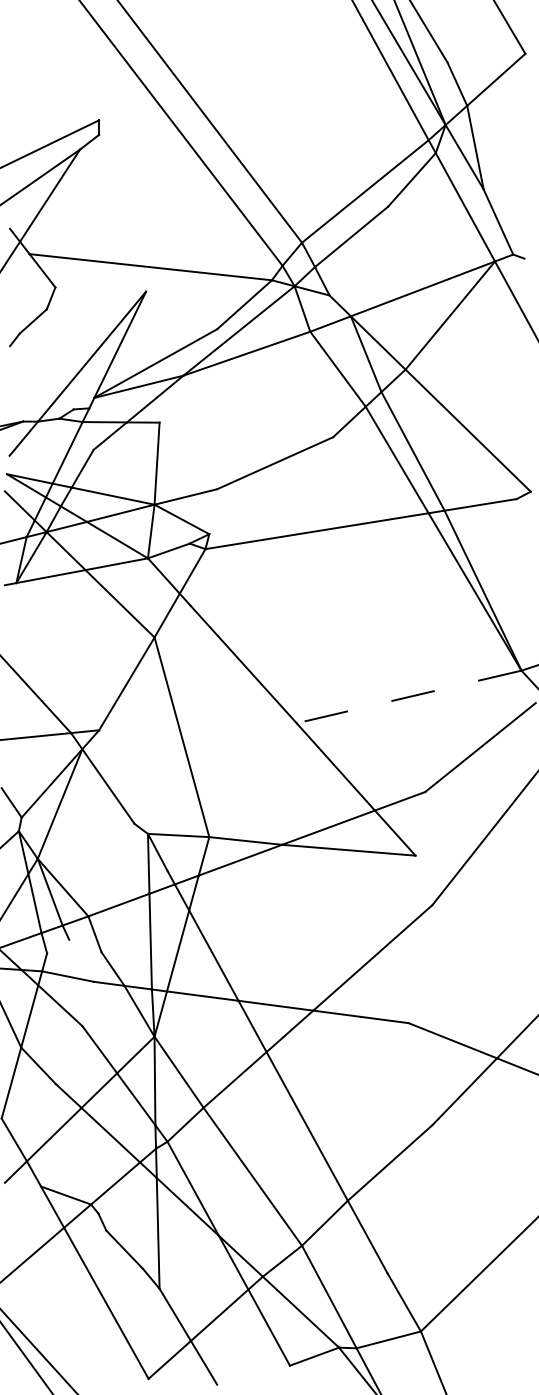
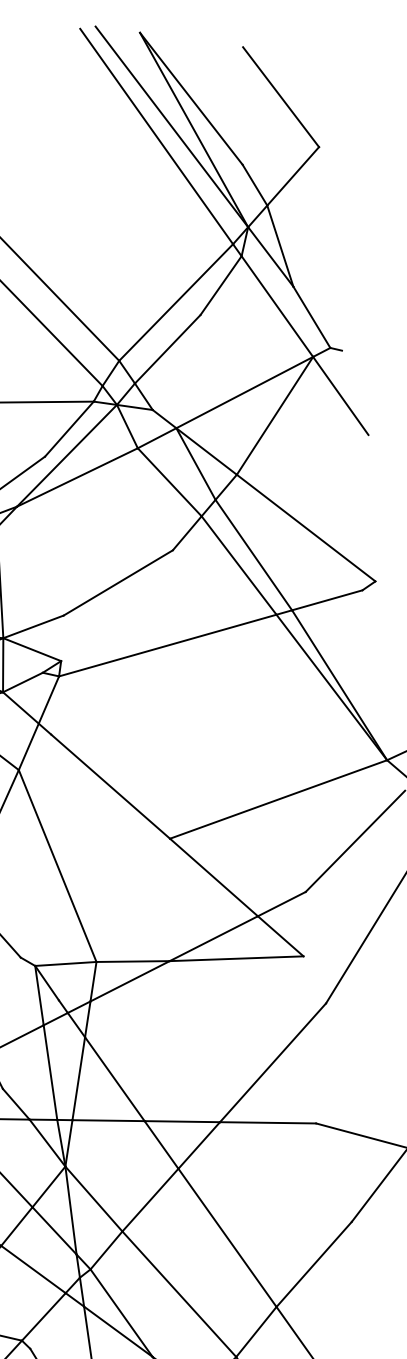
line: (408, 697) -> (278, 800), dashed -> solid

